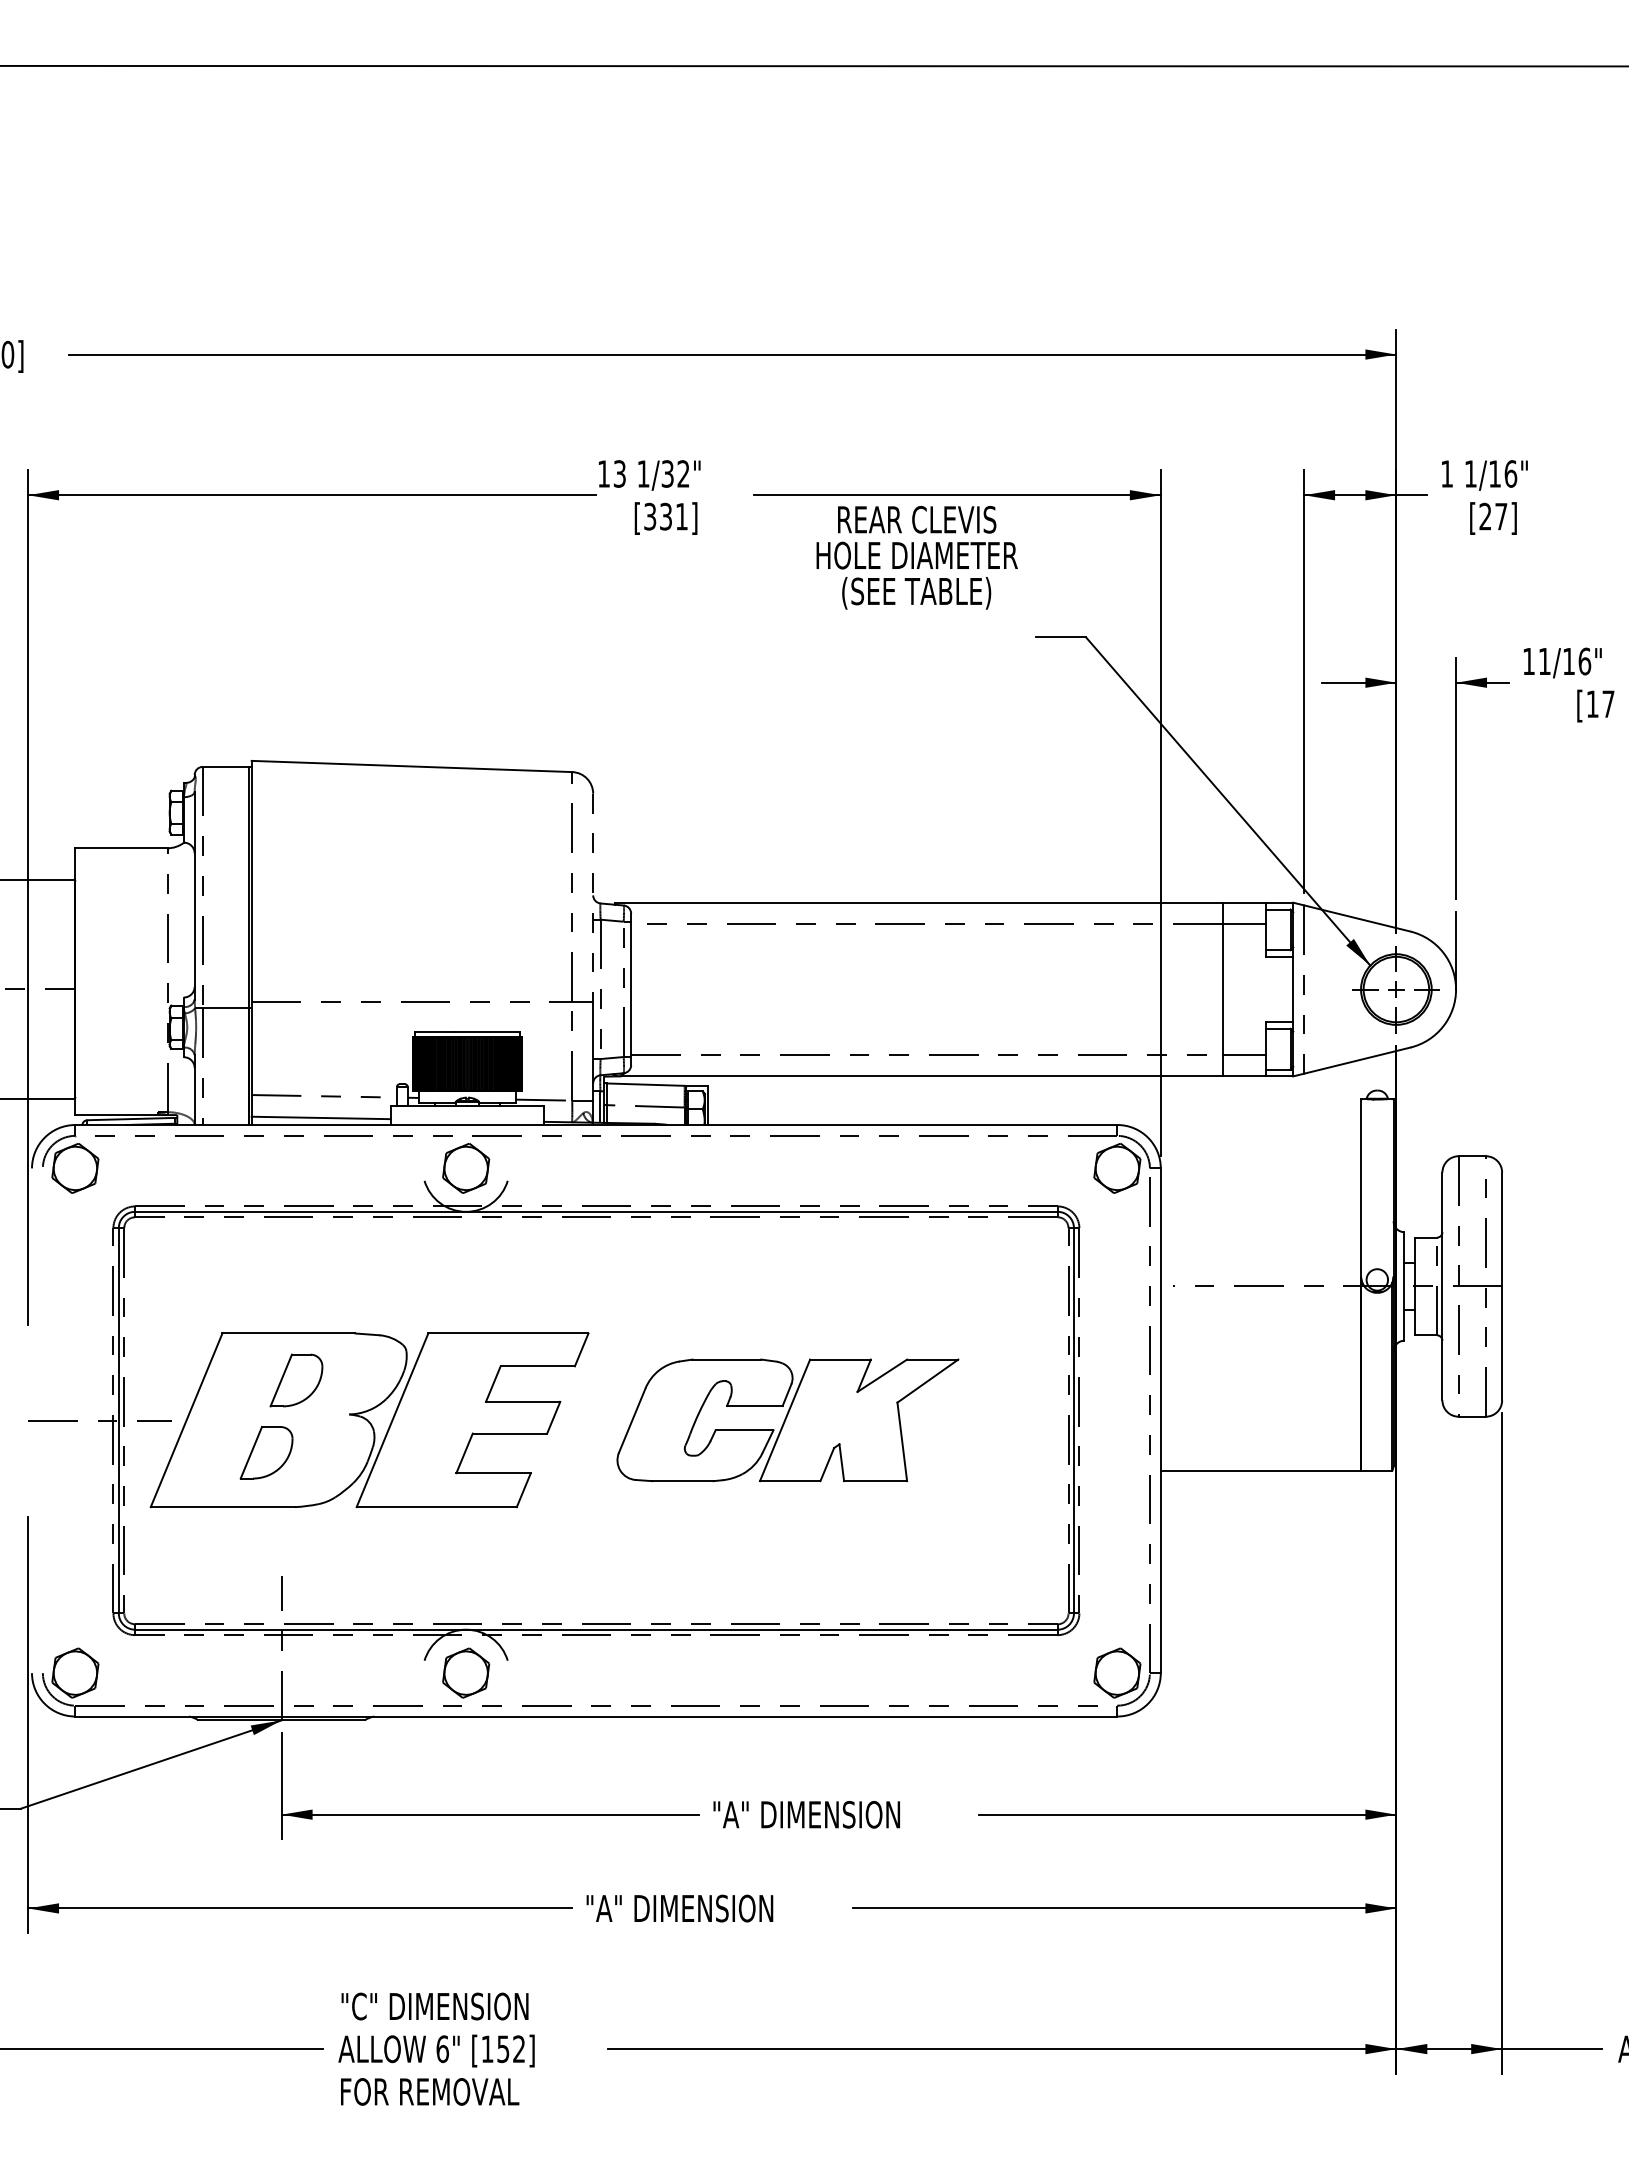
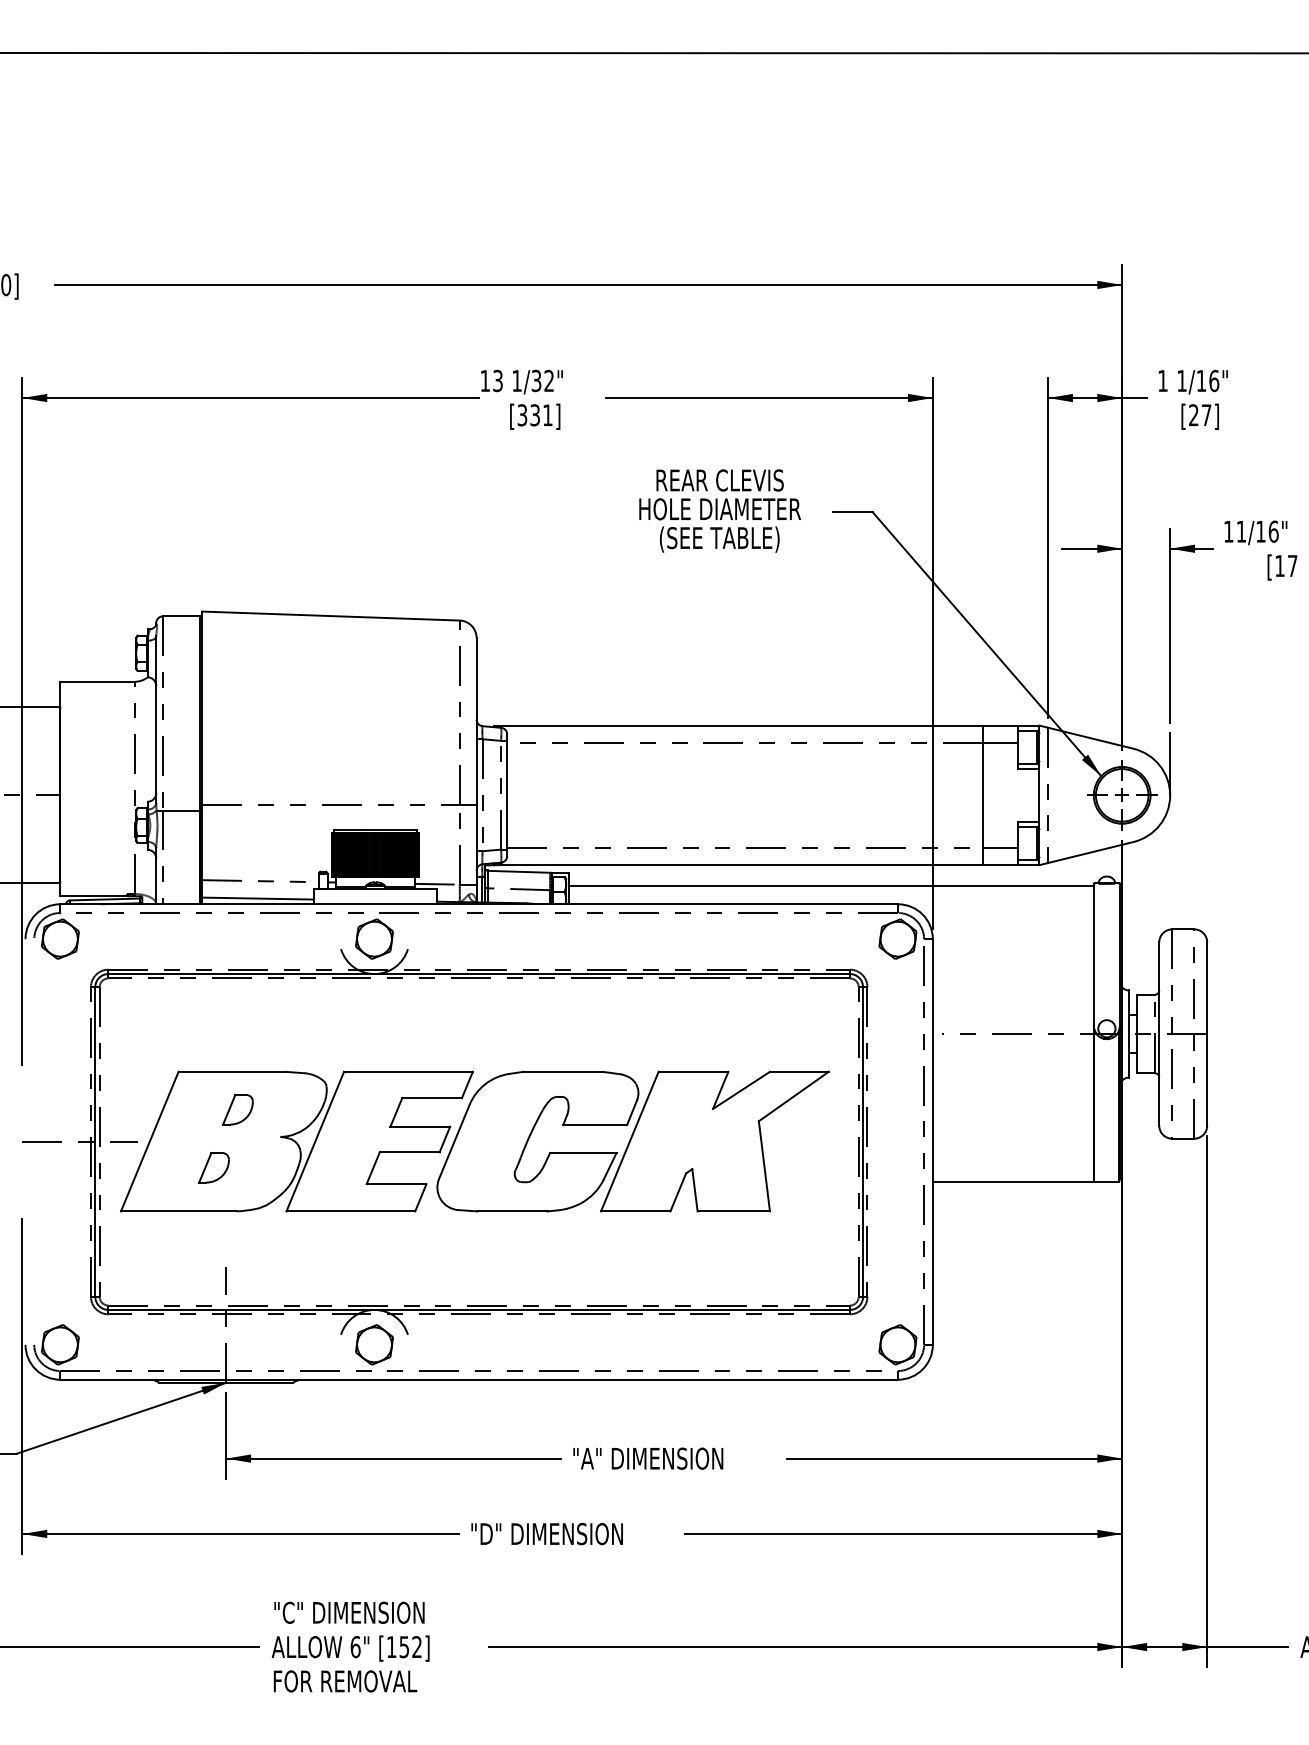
text: (916, 557) -> (719, 510), moved
line: (593, 898) -> (476, 722), dashed -> solid
line: (1034, 1101) -> (831, 885), added
part: (295, 1380) -> (237, 1109), size x0.71
part: (787, 1420) -> (632, 1141), size x1.43
part: (266, 1452) -> (214, 1167), size x0.71
text: (685, 1908) -> (550, 1534), "A" DIMENSION -> "D" DIMENSION

